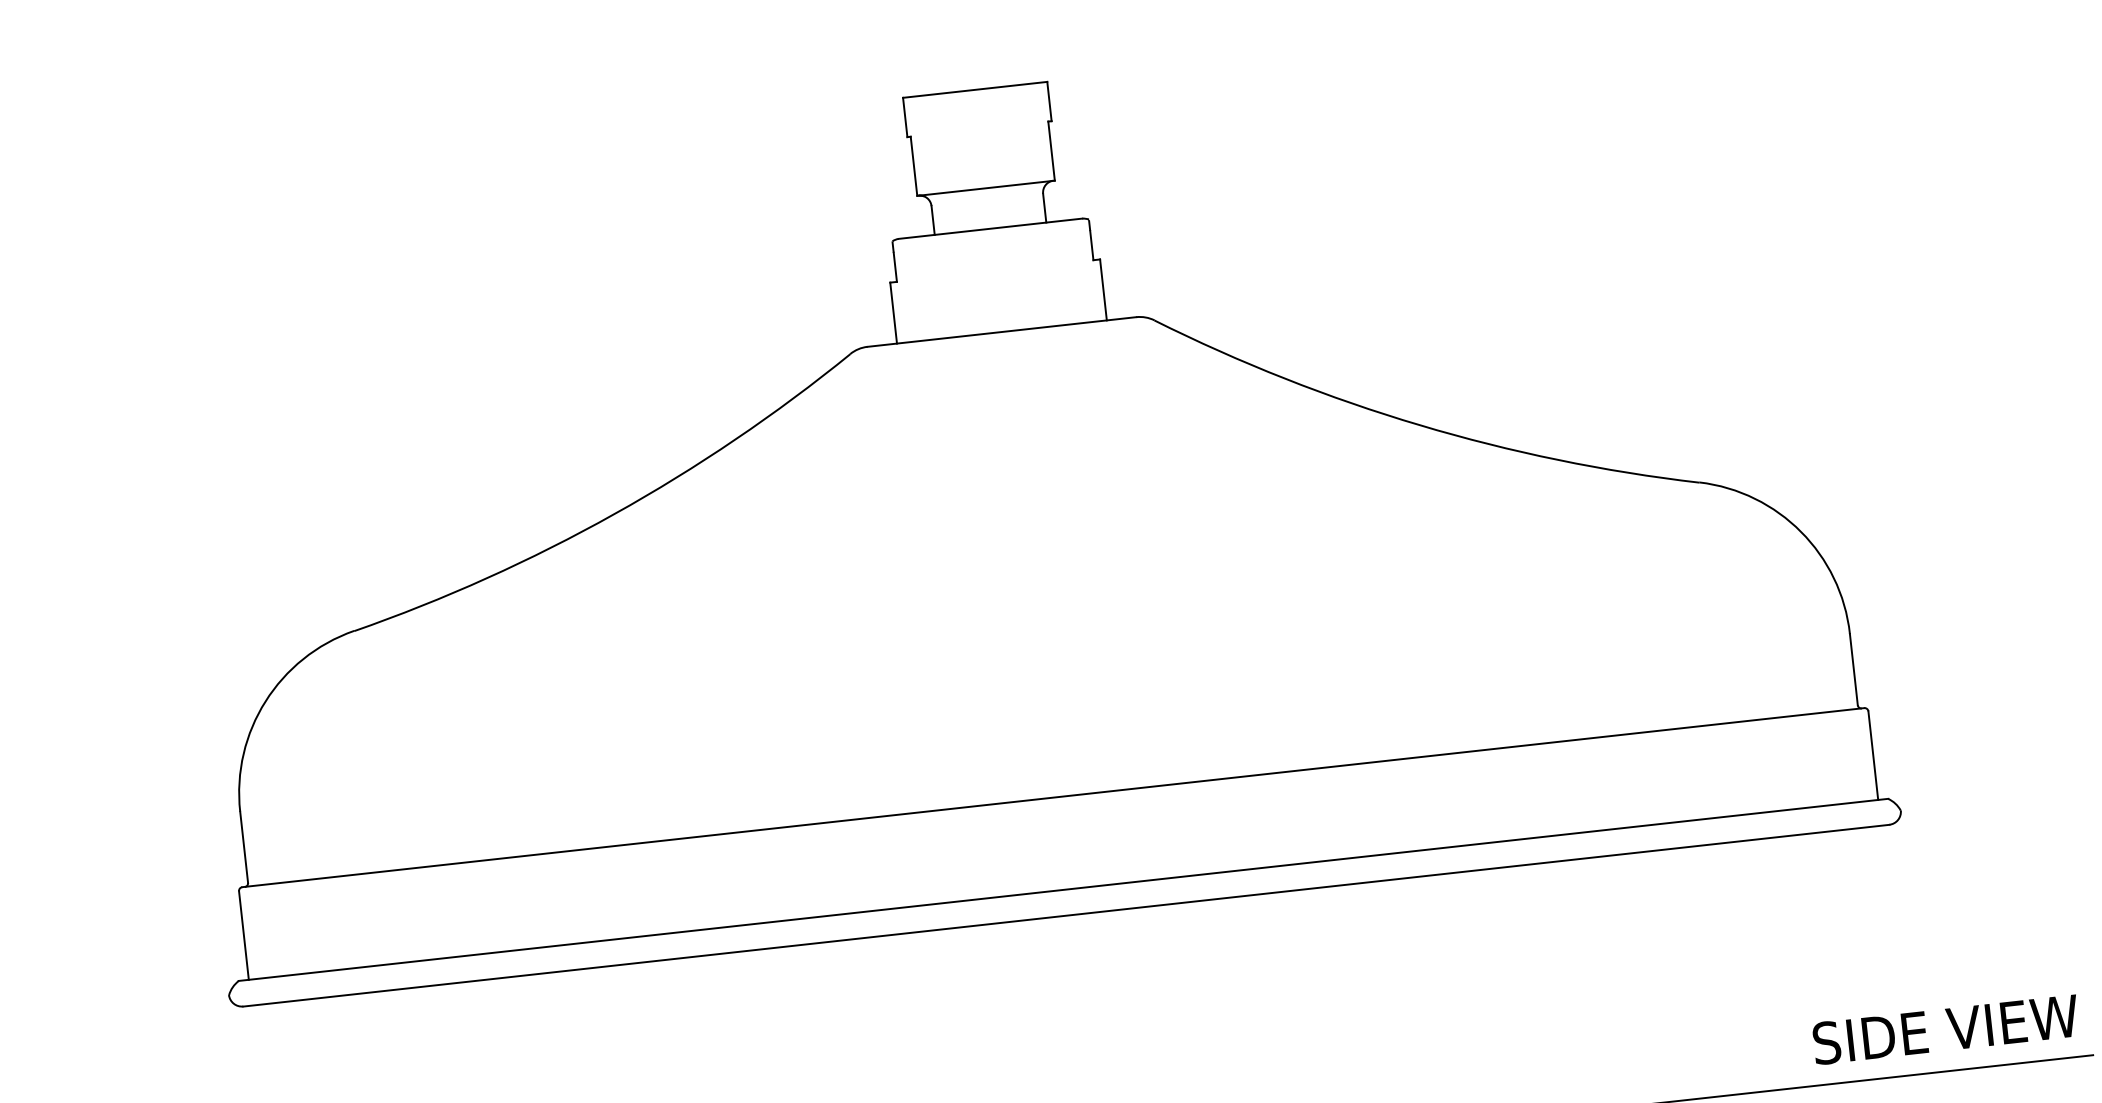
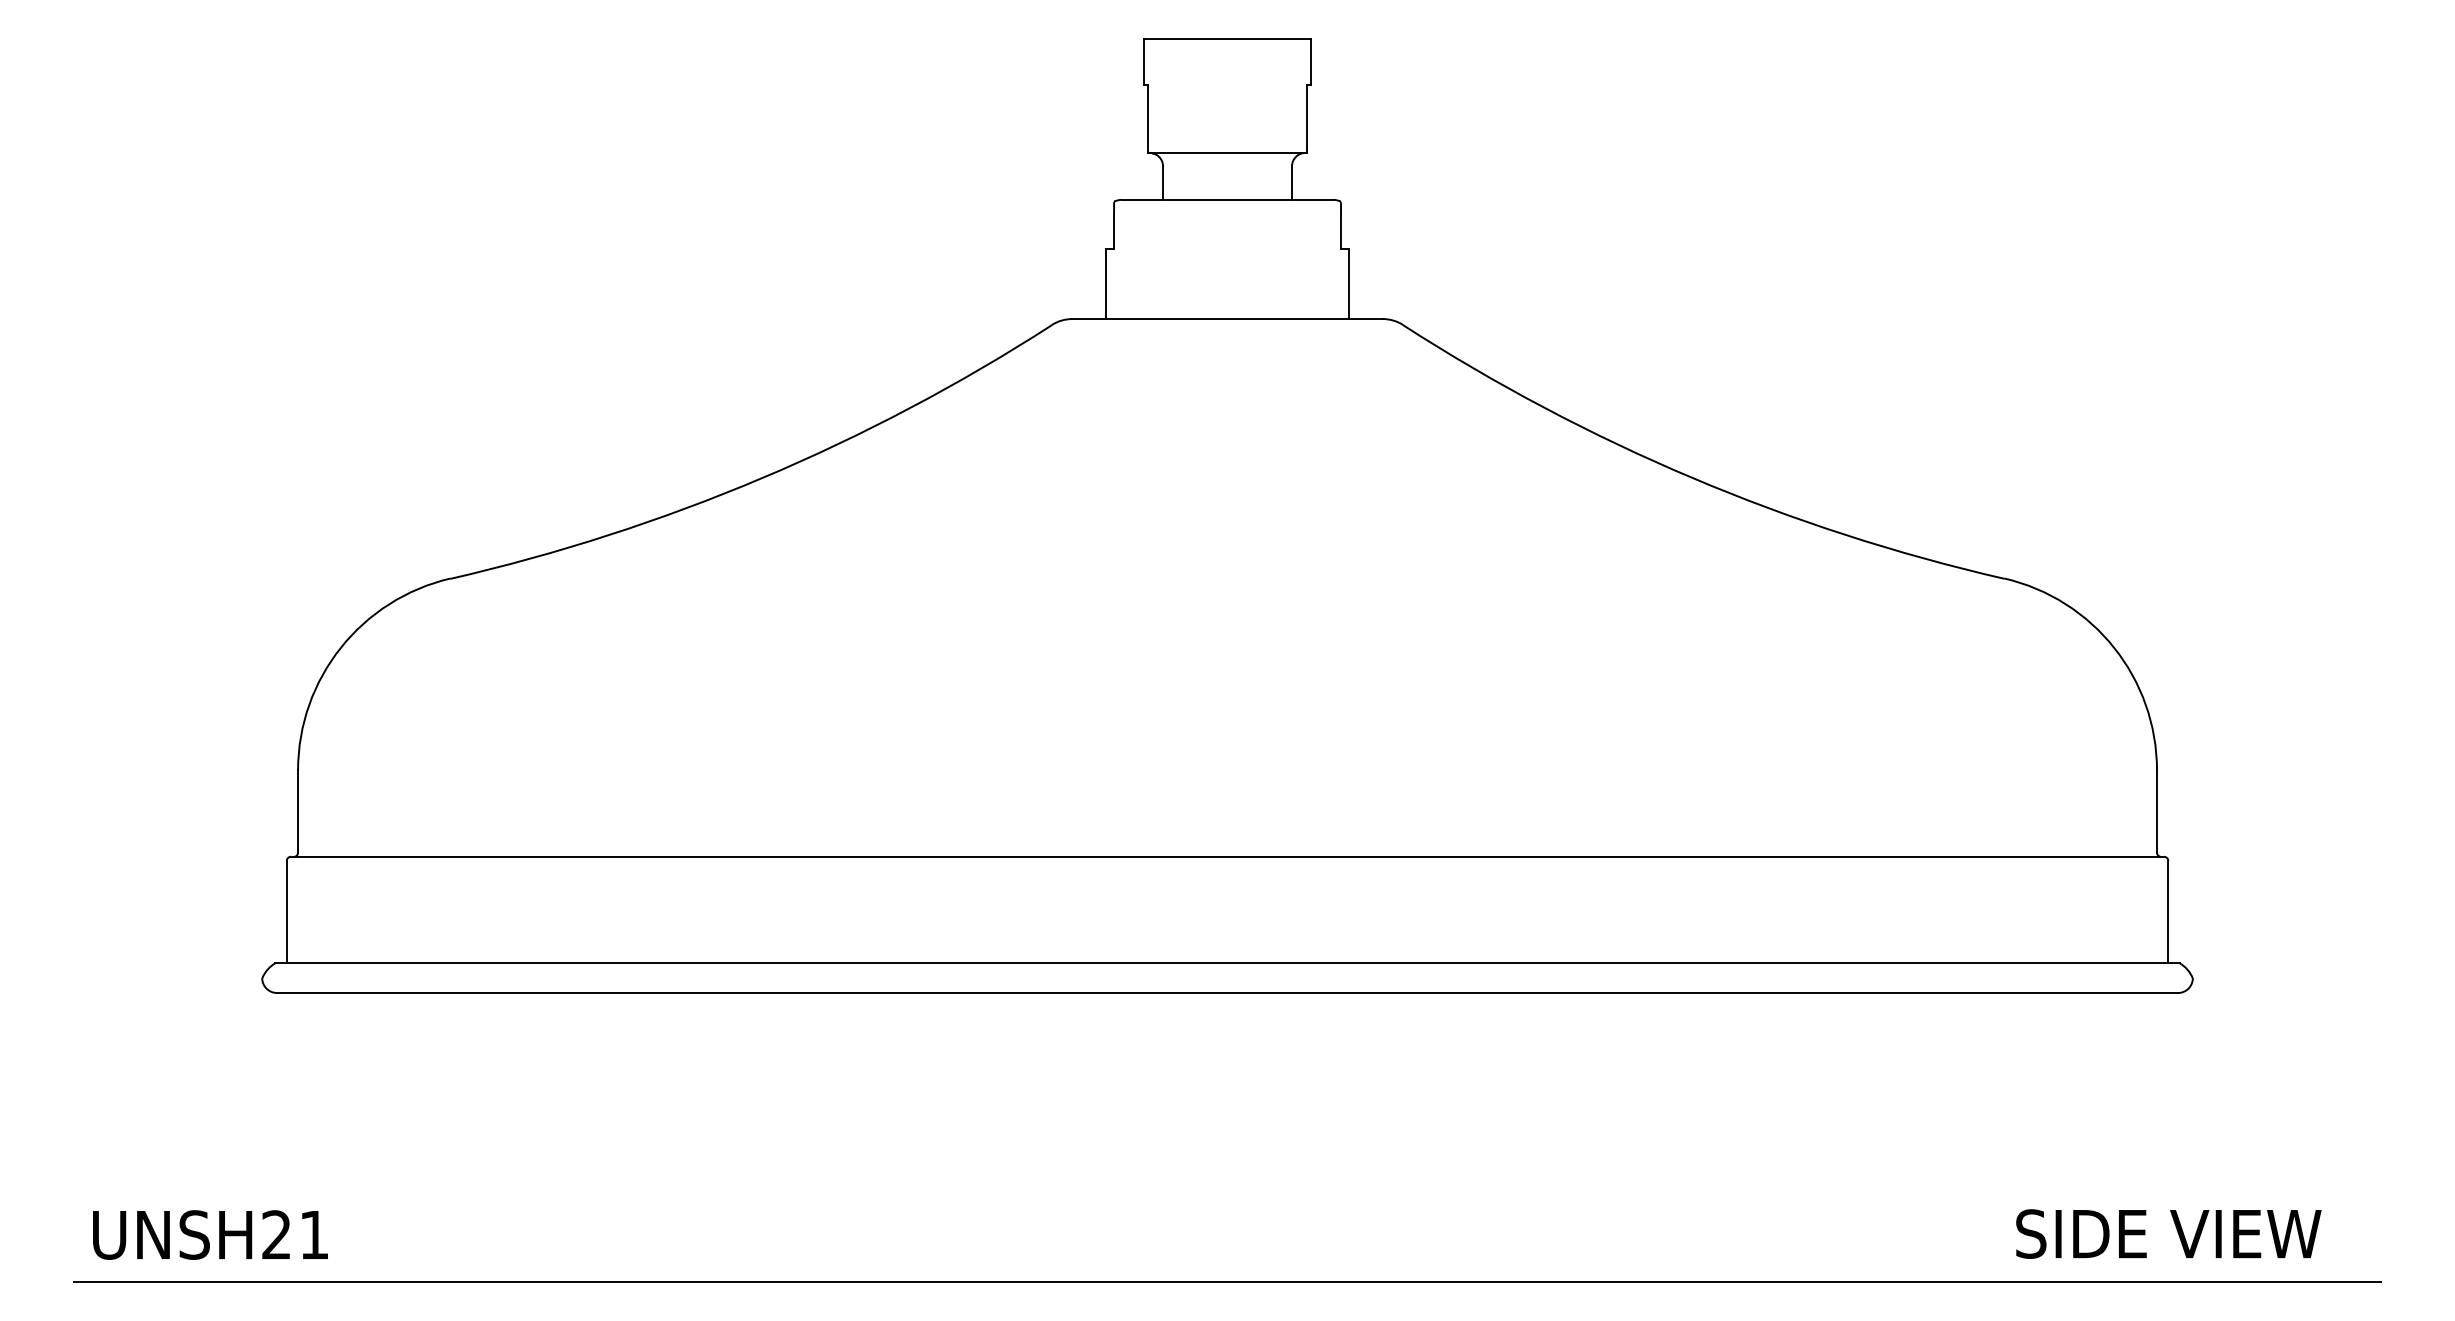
text: (1945, 1029) -> (2168, 1233), moved

